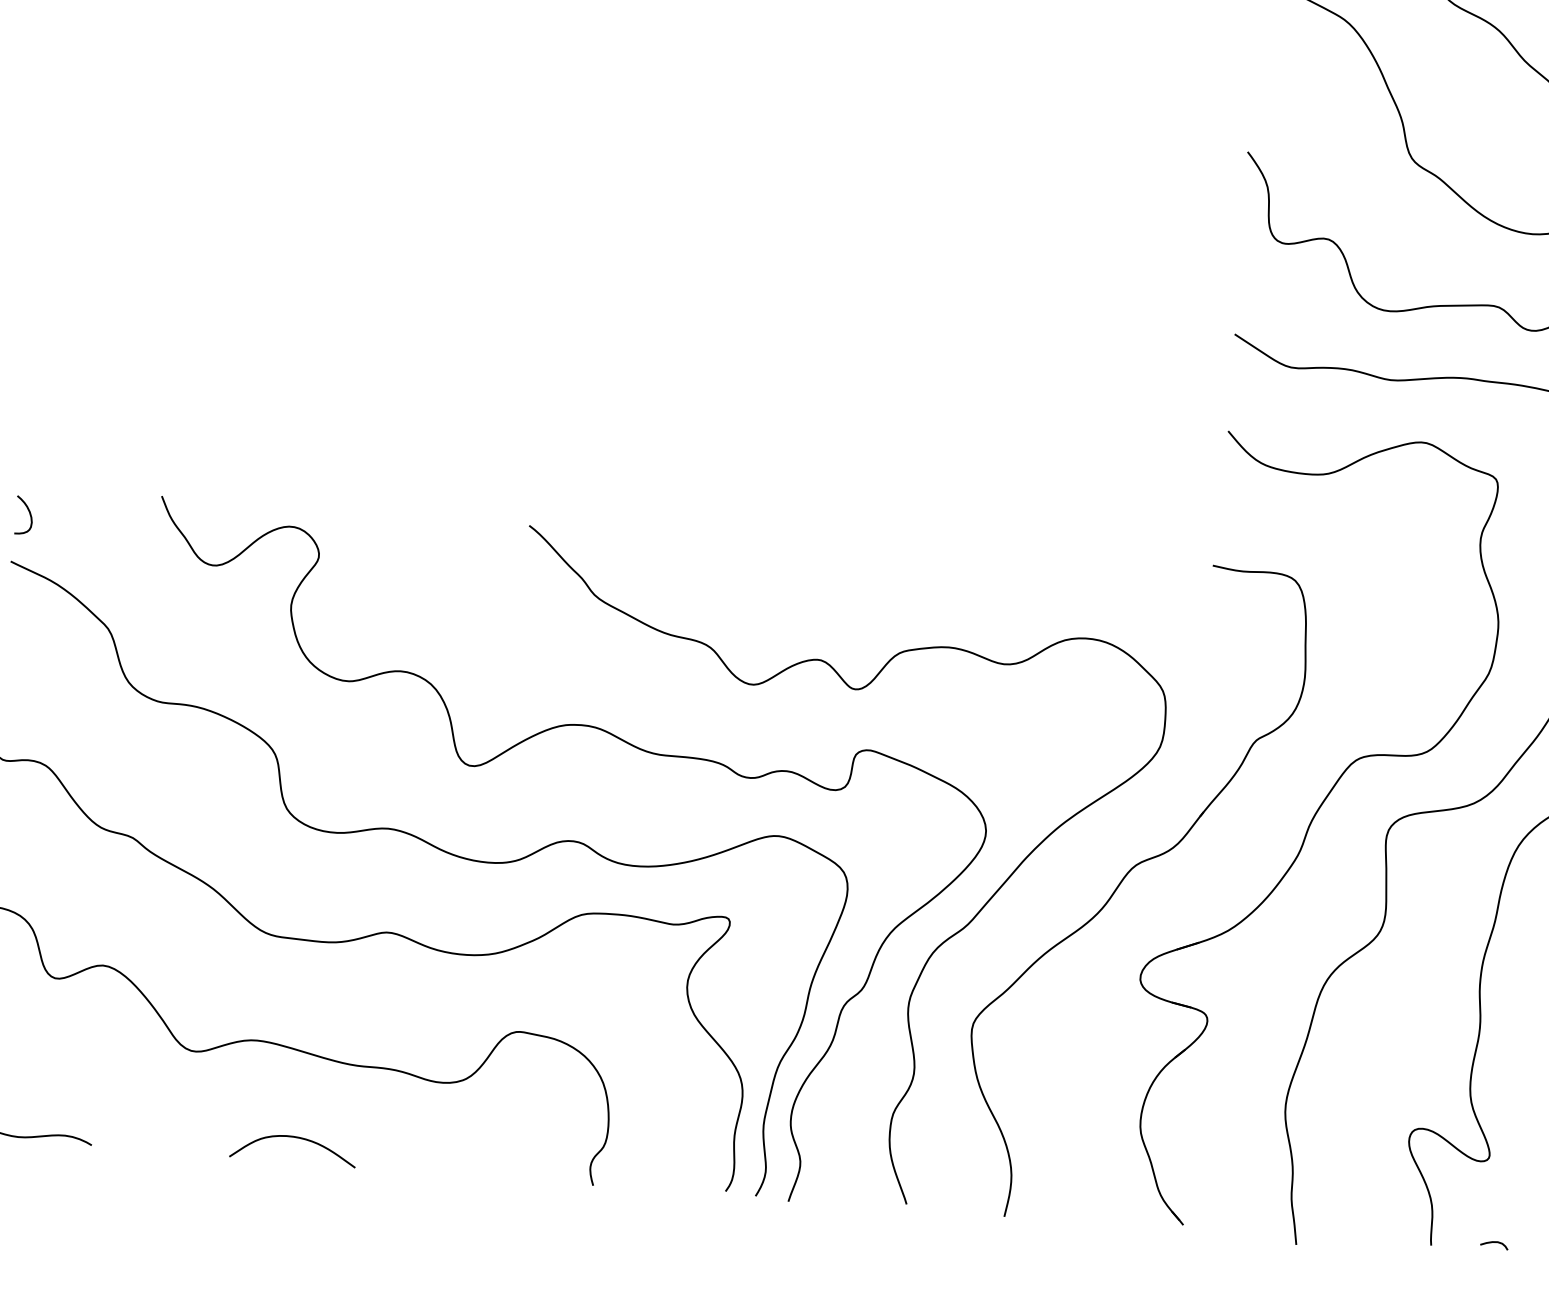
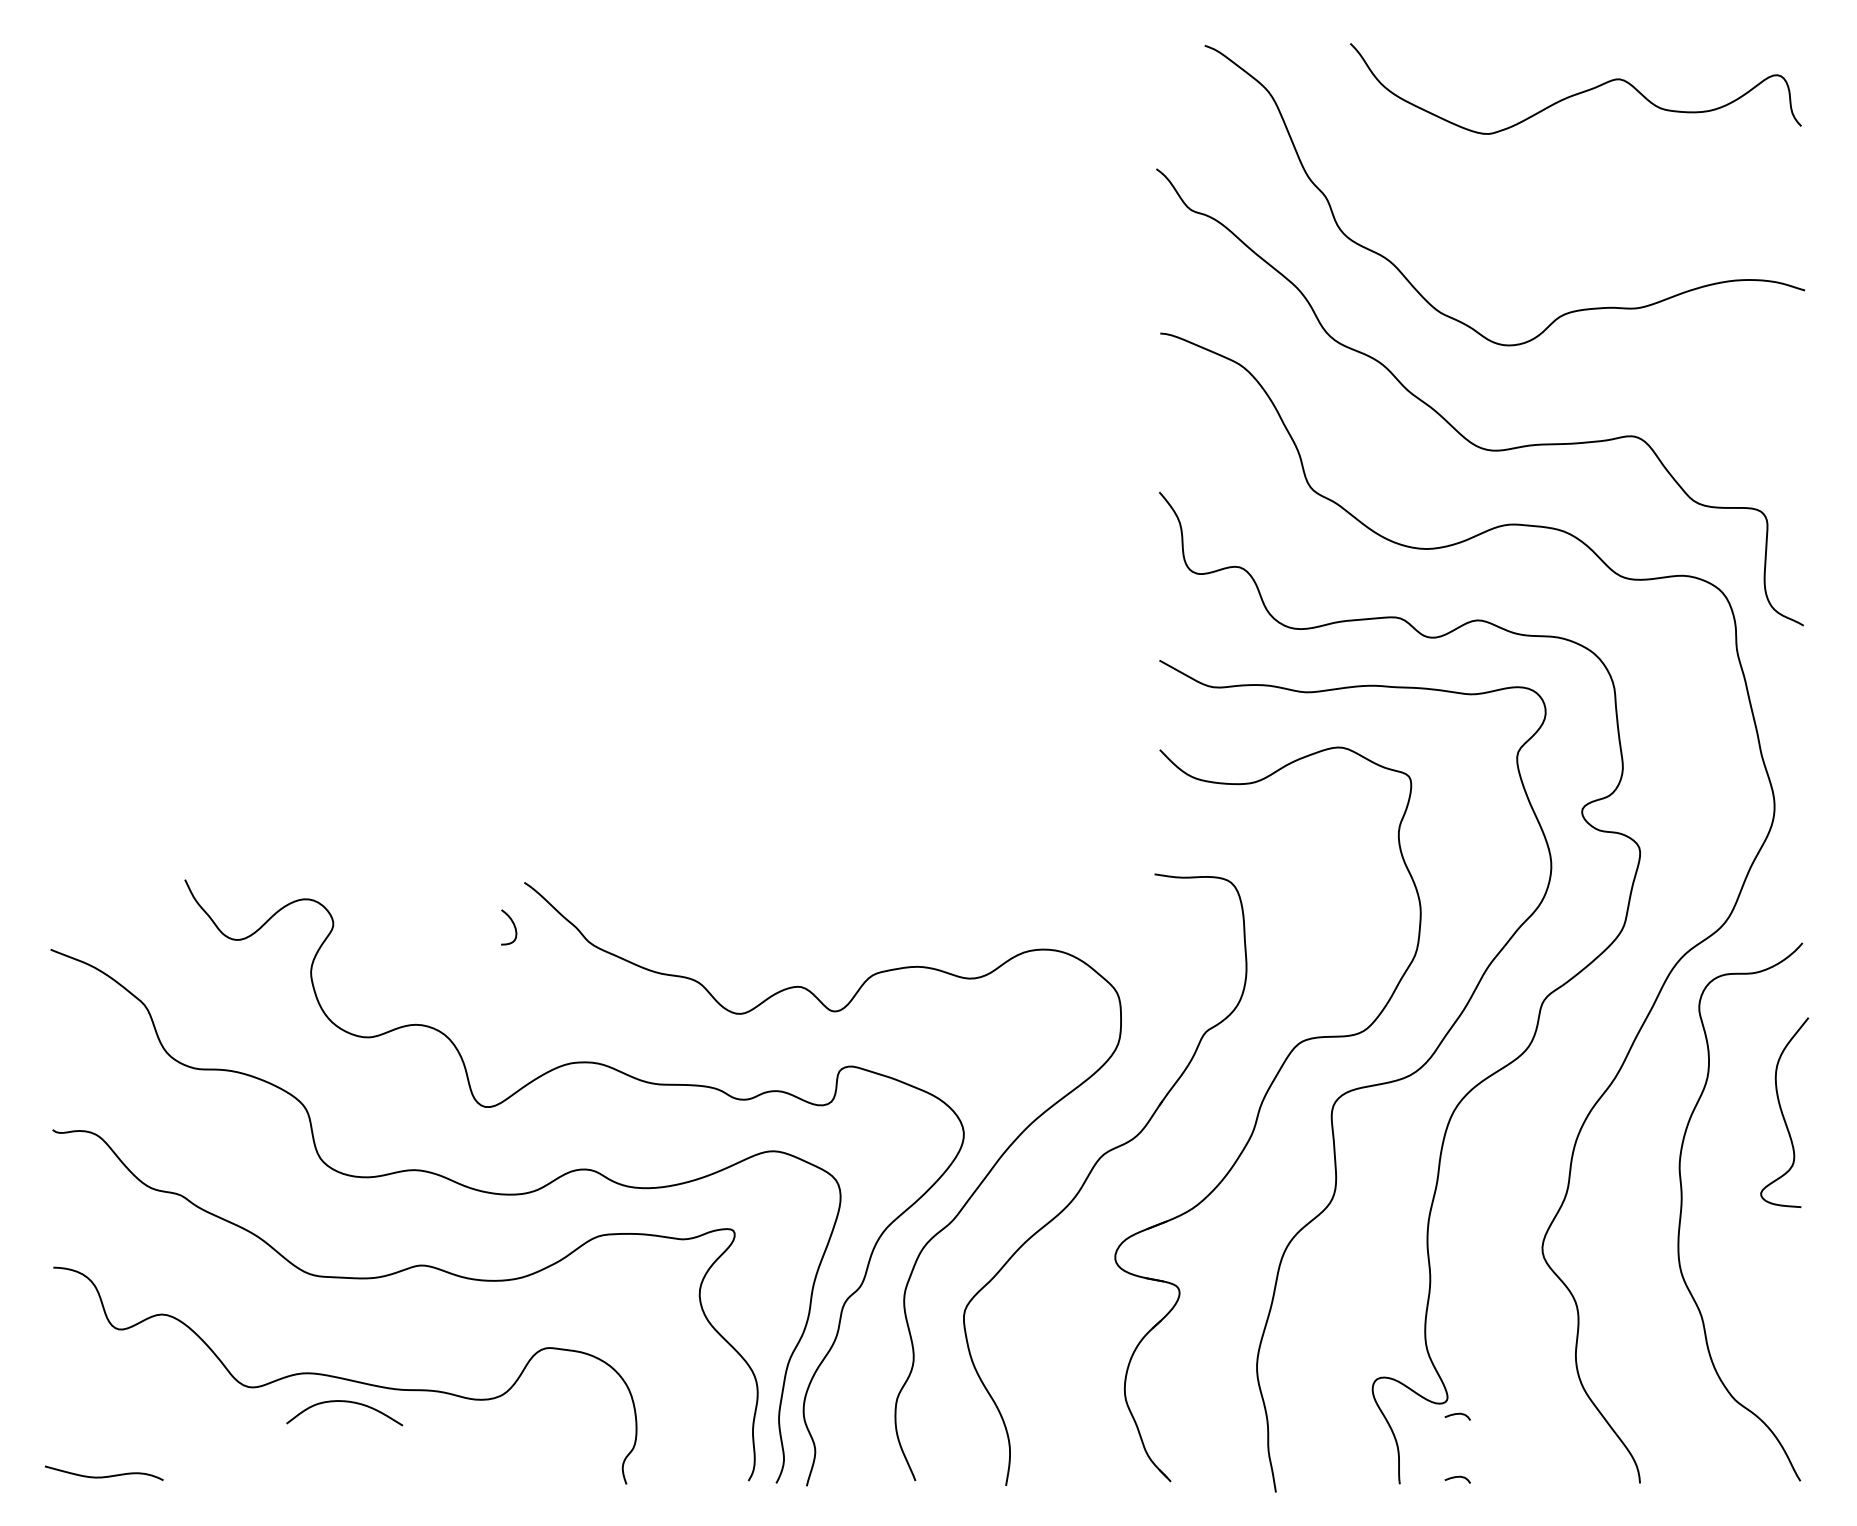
curve: (29, 514) -> (513, 926), moved
curve: (293, 1138) -> (344, 1402), moved
curve: (1499, 1174) -> (1457, 1414), added

